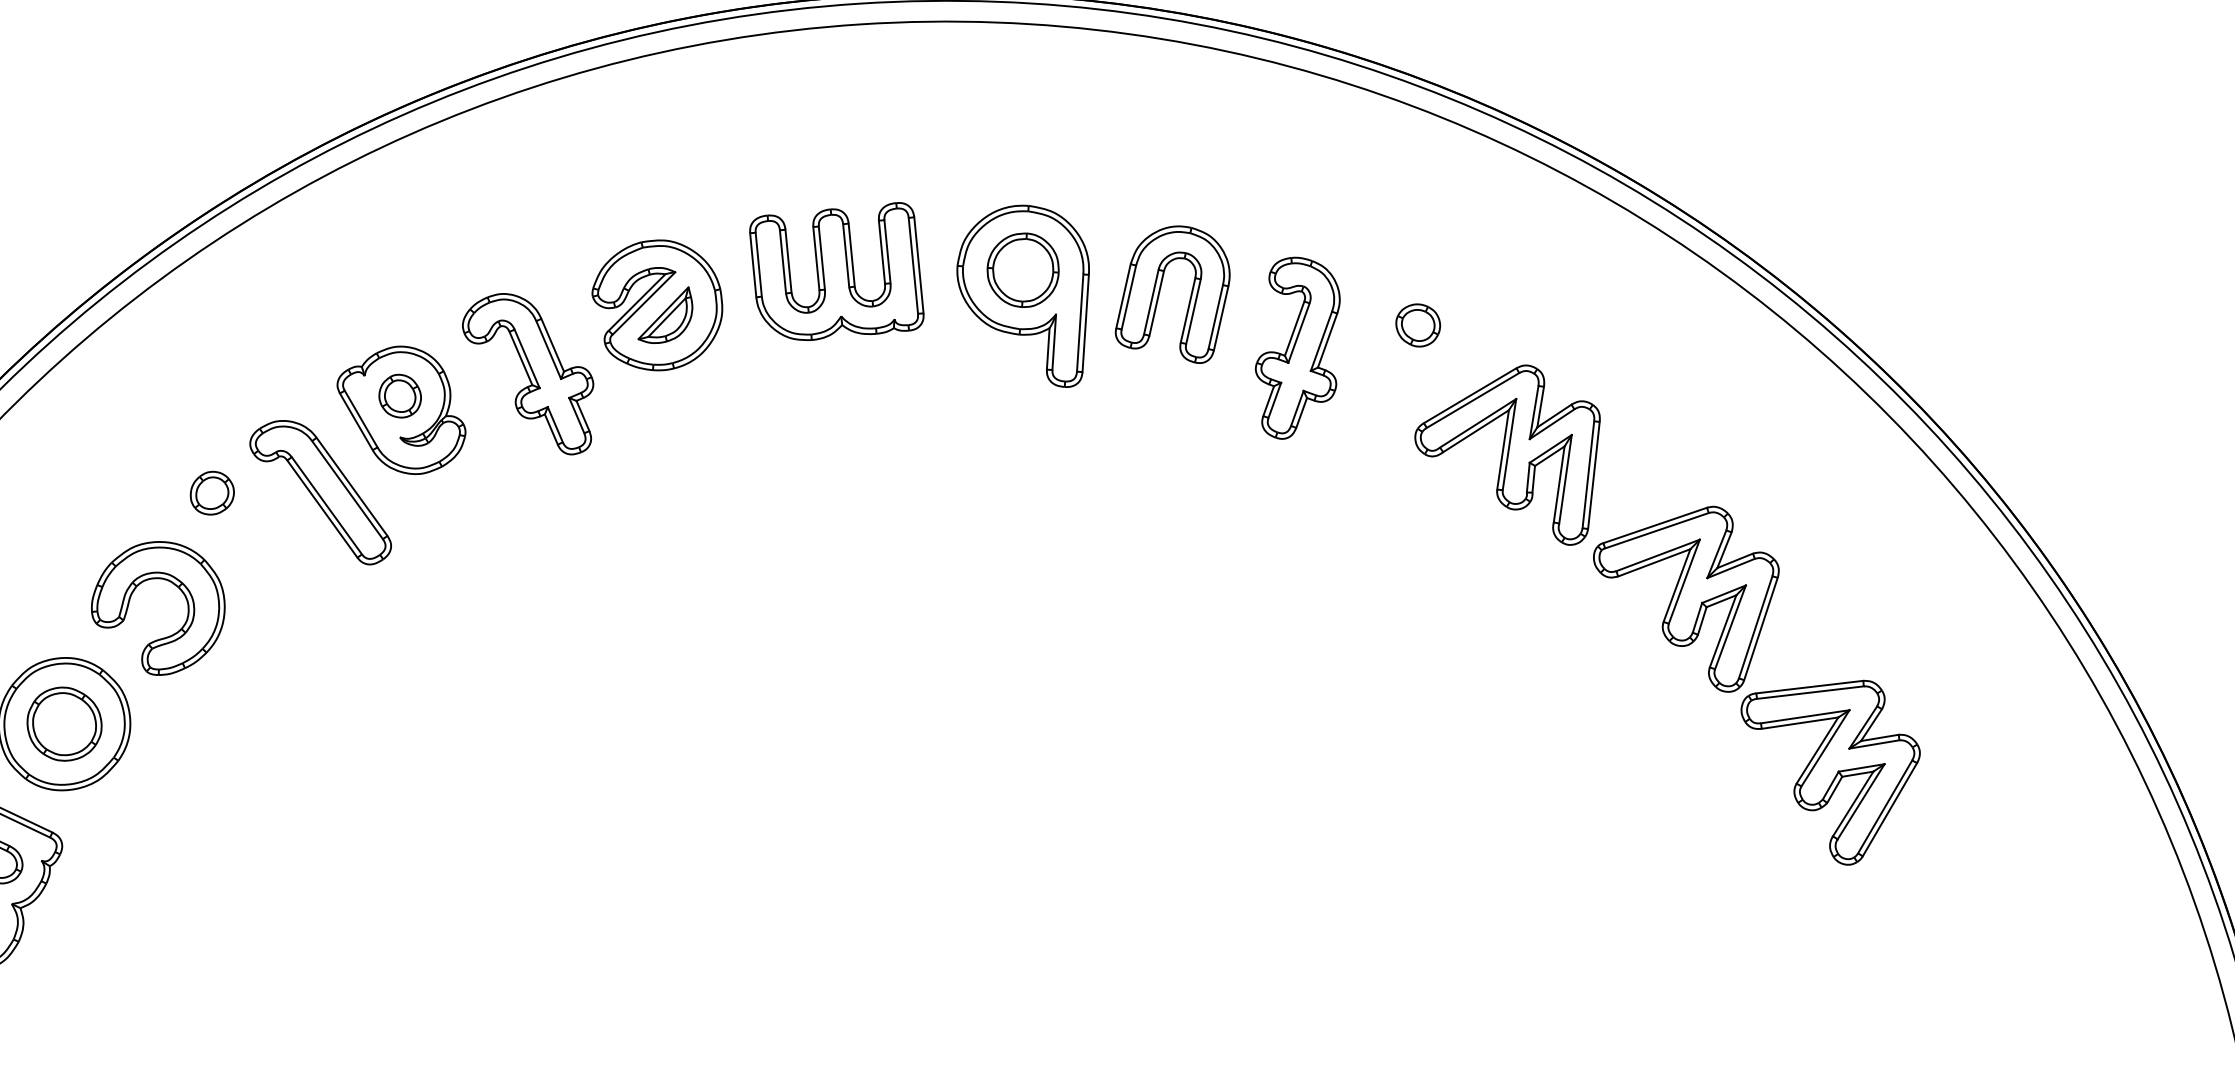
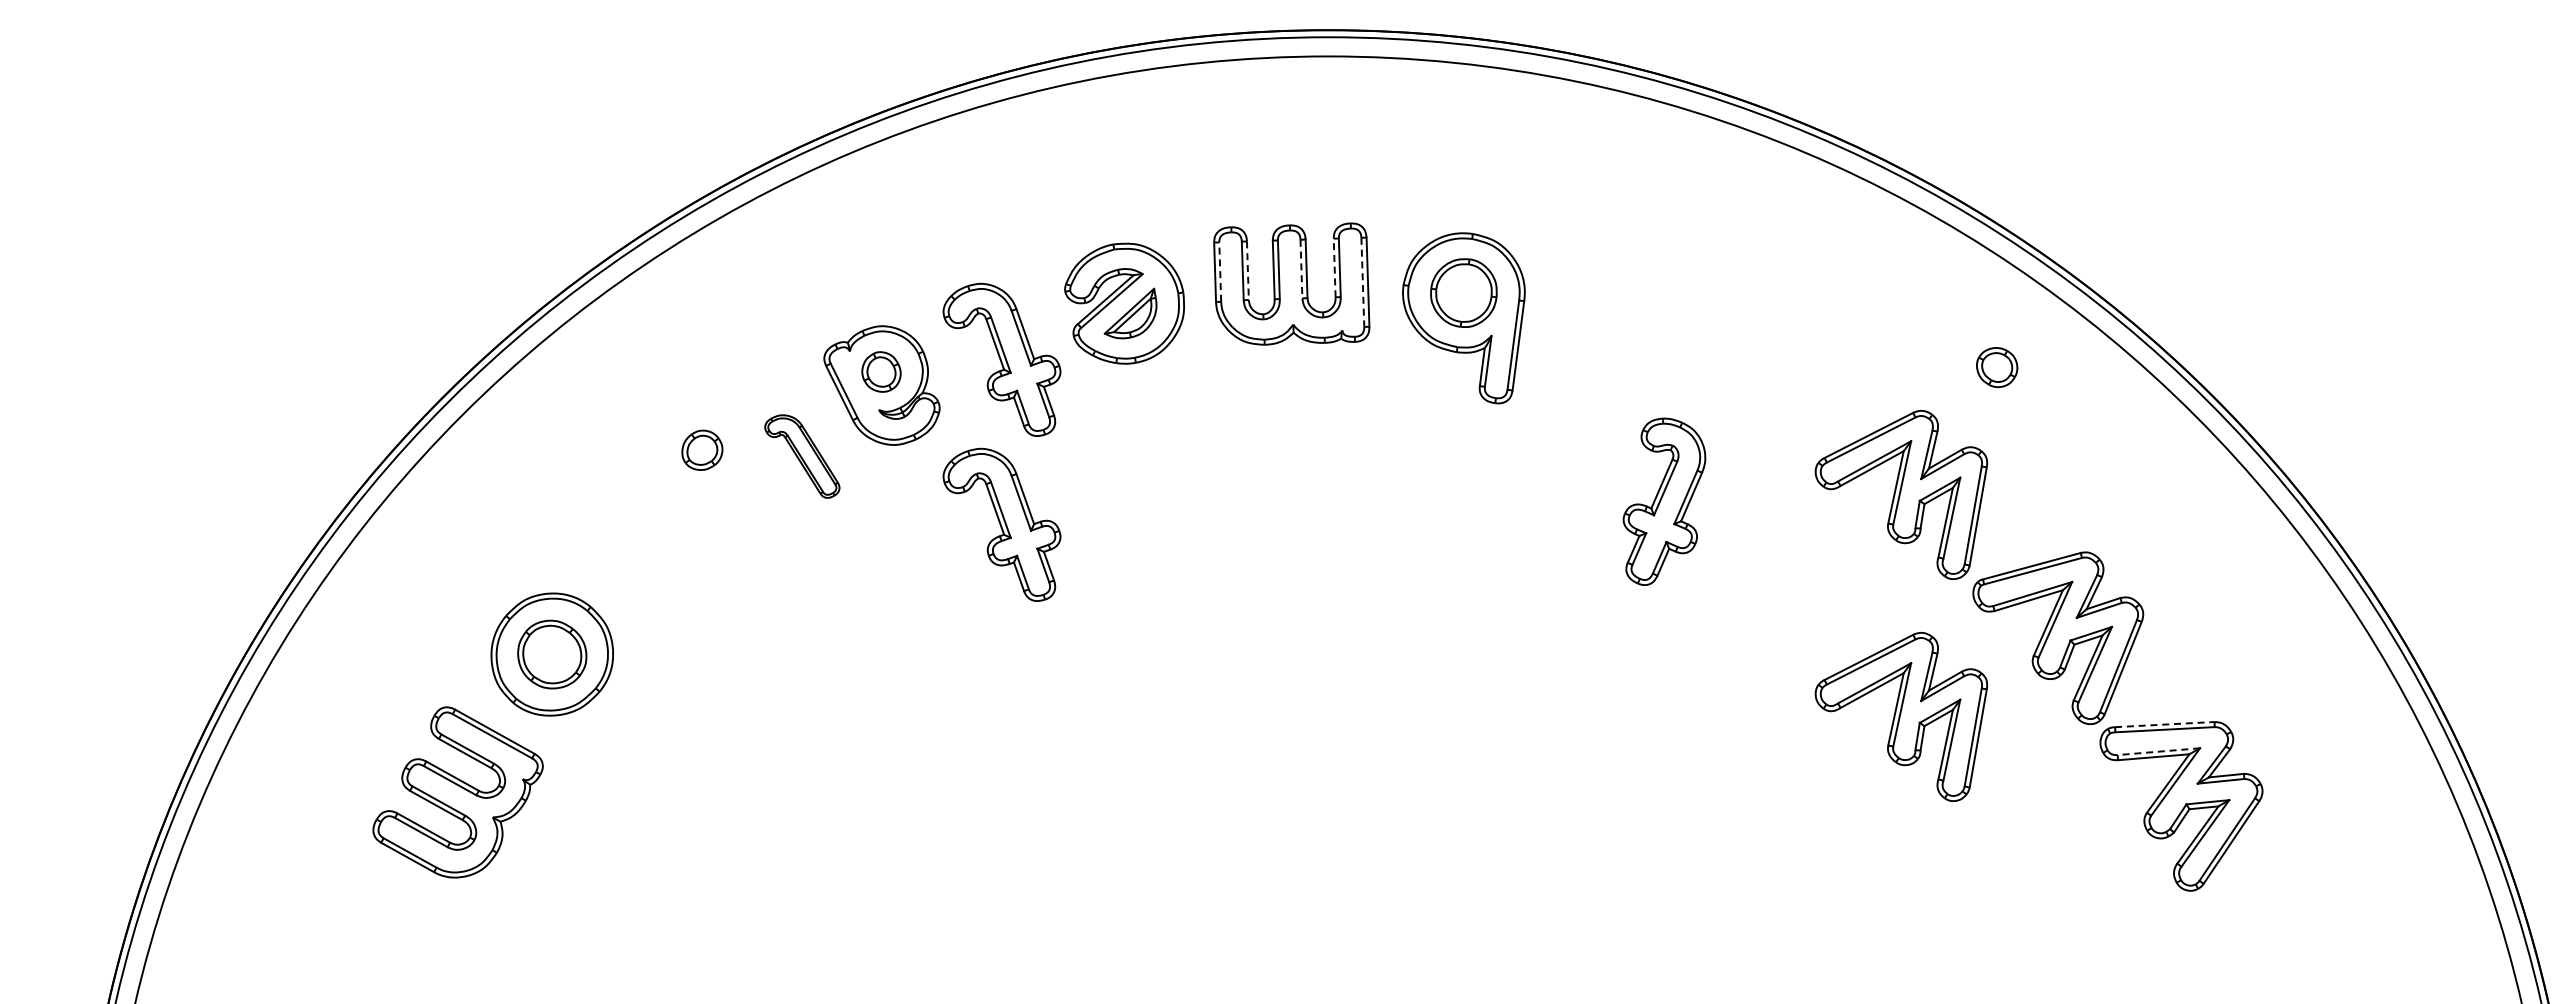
line: (881, 251) -> (1334, 267), solid -> dashed
line: (846, 256) -> (1301, 269), solid -> dashed
line: (788, 262) -> (1247, 271), solid -> dashed
line: (759, 265) -> (1220, 272), solid -> dashed
line: (913, 266) -> (1362, 282), solid -> dashed
part: (1159, 295) -> (1588, 324), removed
part: (1418, 325) -> (1997, 367), moved
part: (1298, 347) -> (1664, 501), moved
part: (320, 492) -> (802, 456), size x0.6
part: (540, 552) -> (1001, 524), added
part: (171, 583) -> (659, 531), removed
line: (1809, 687) -> (2164, 724), solid -> dashed
part: (1525, 696) -> (1901, 716), added
line: (1804, 716) -> (2158, 751), solid -> dashed

